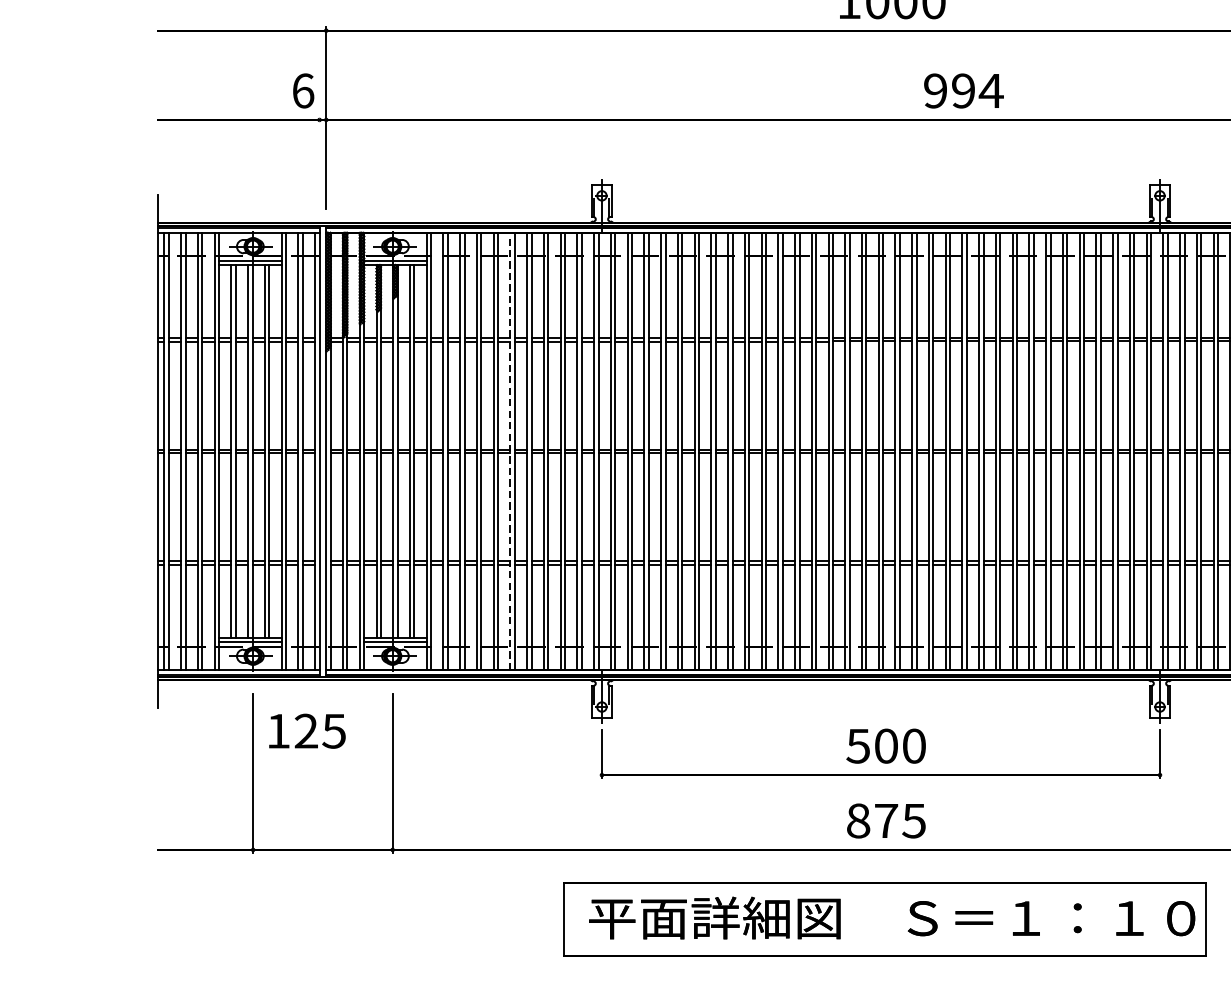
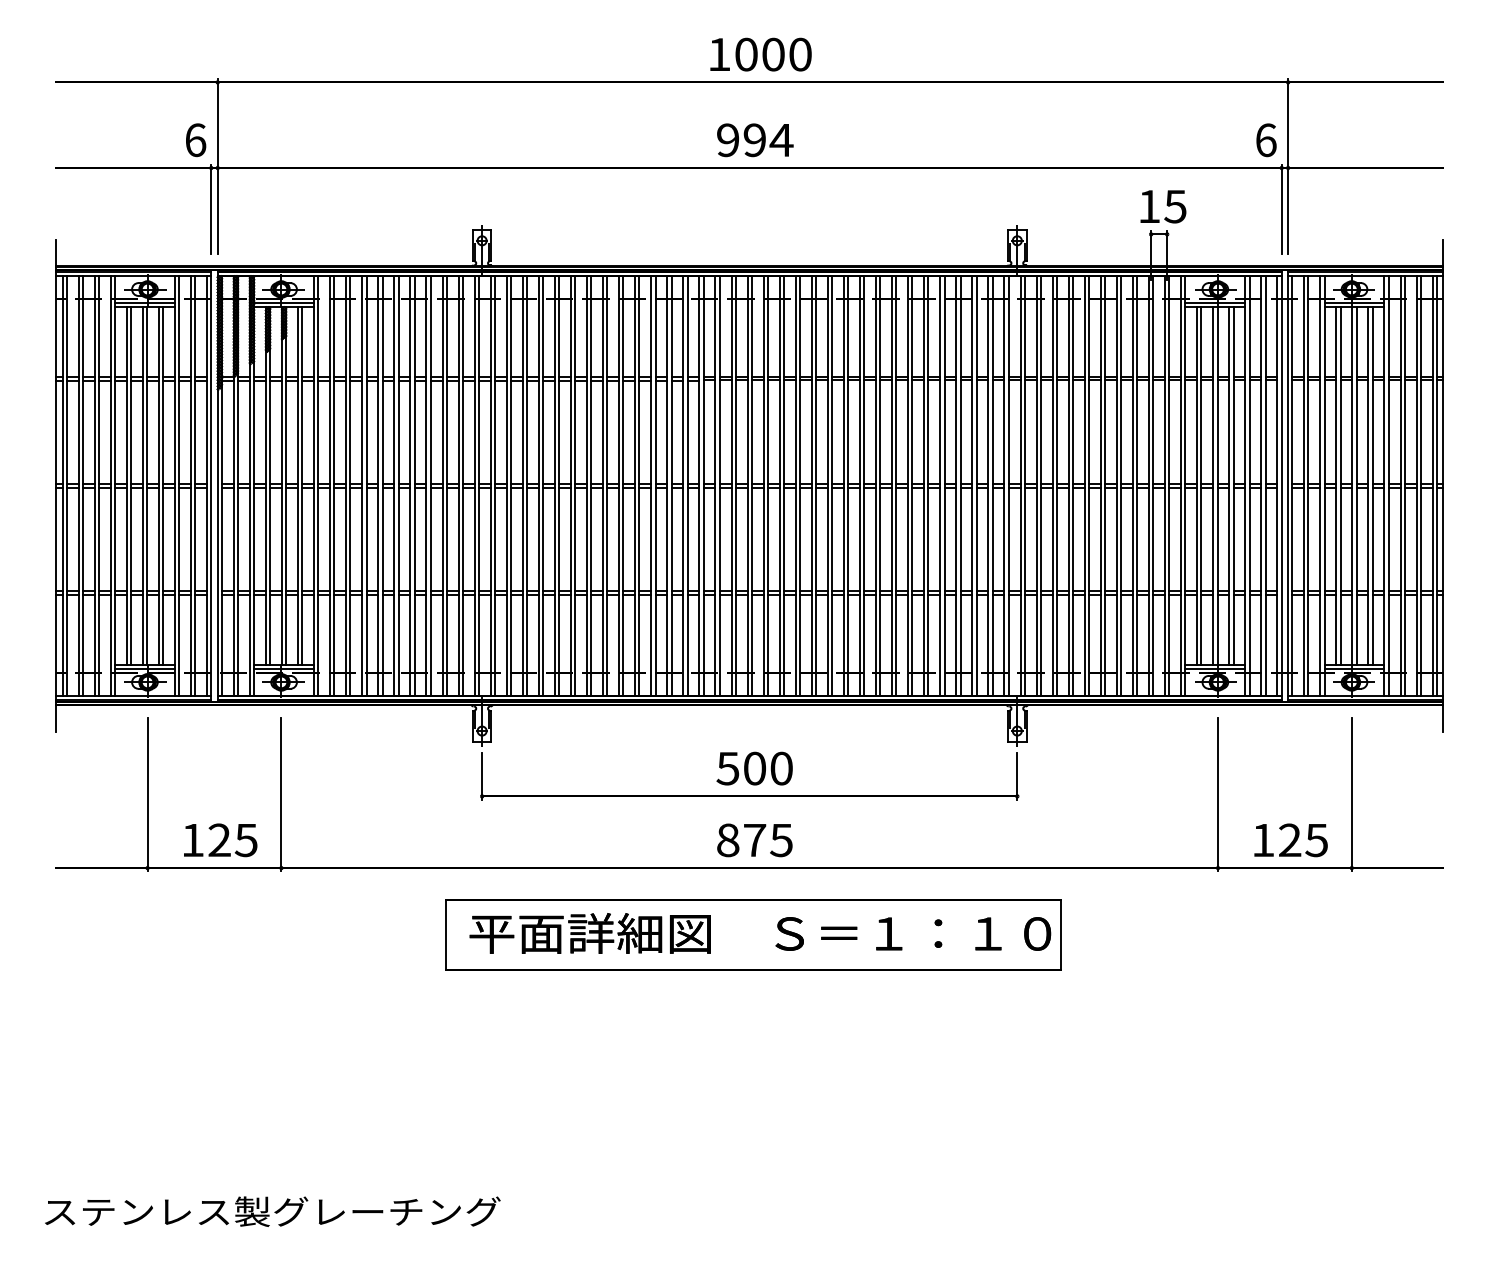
text: (964, 91) -> (755, 140), moved
line: (319, 162) -> (211, 208), added
line: (510, 450) -> (394, 485), dashed -> solid
text: (307, 731) -> (220, 840), moved

